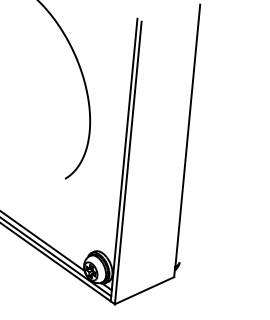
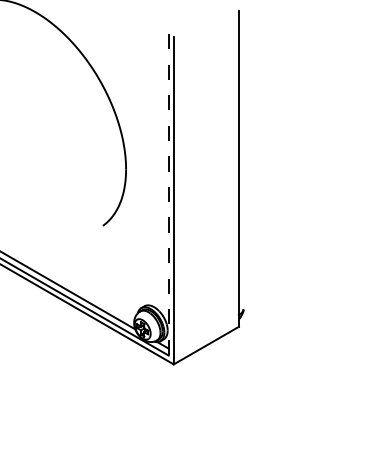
line: (123, 159) -> (168, 197), solid -> dashed

